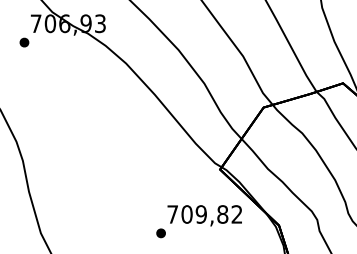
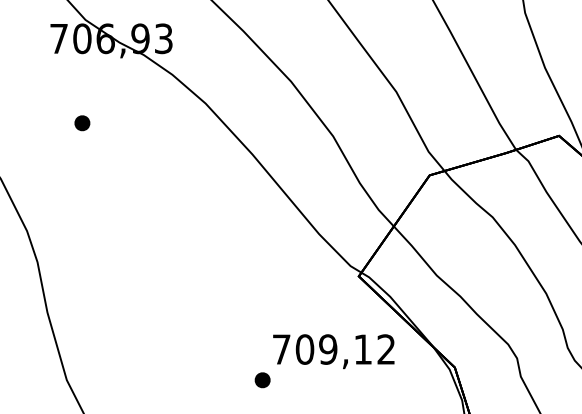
part: (24, 42) -> (82, 123), moved
text: (222, 214) -> (362, 349), 709,82 -> 709,12

